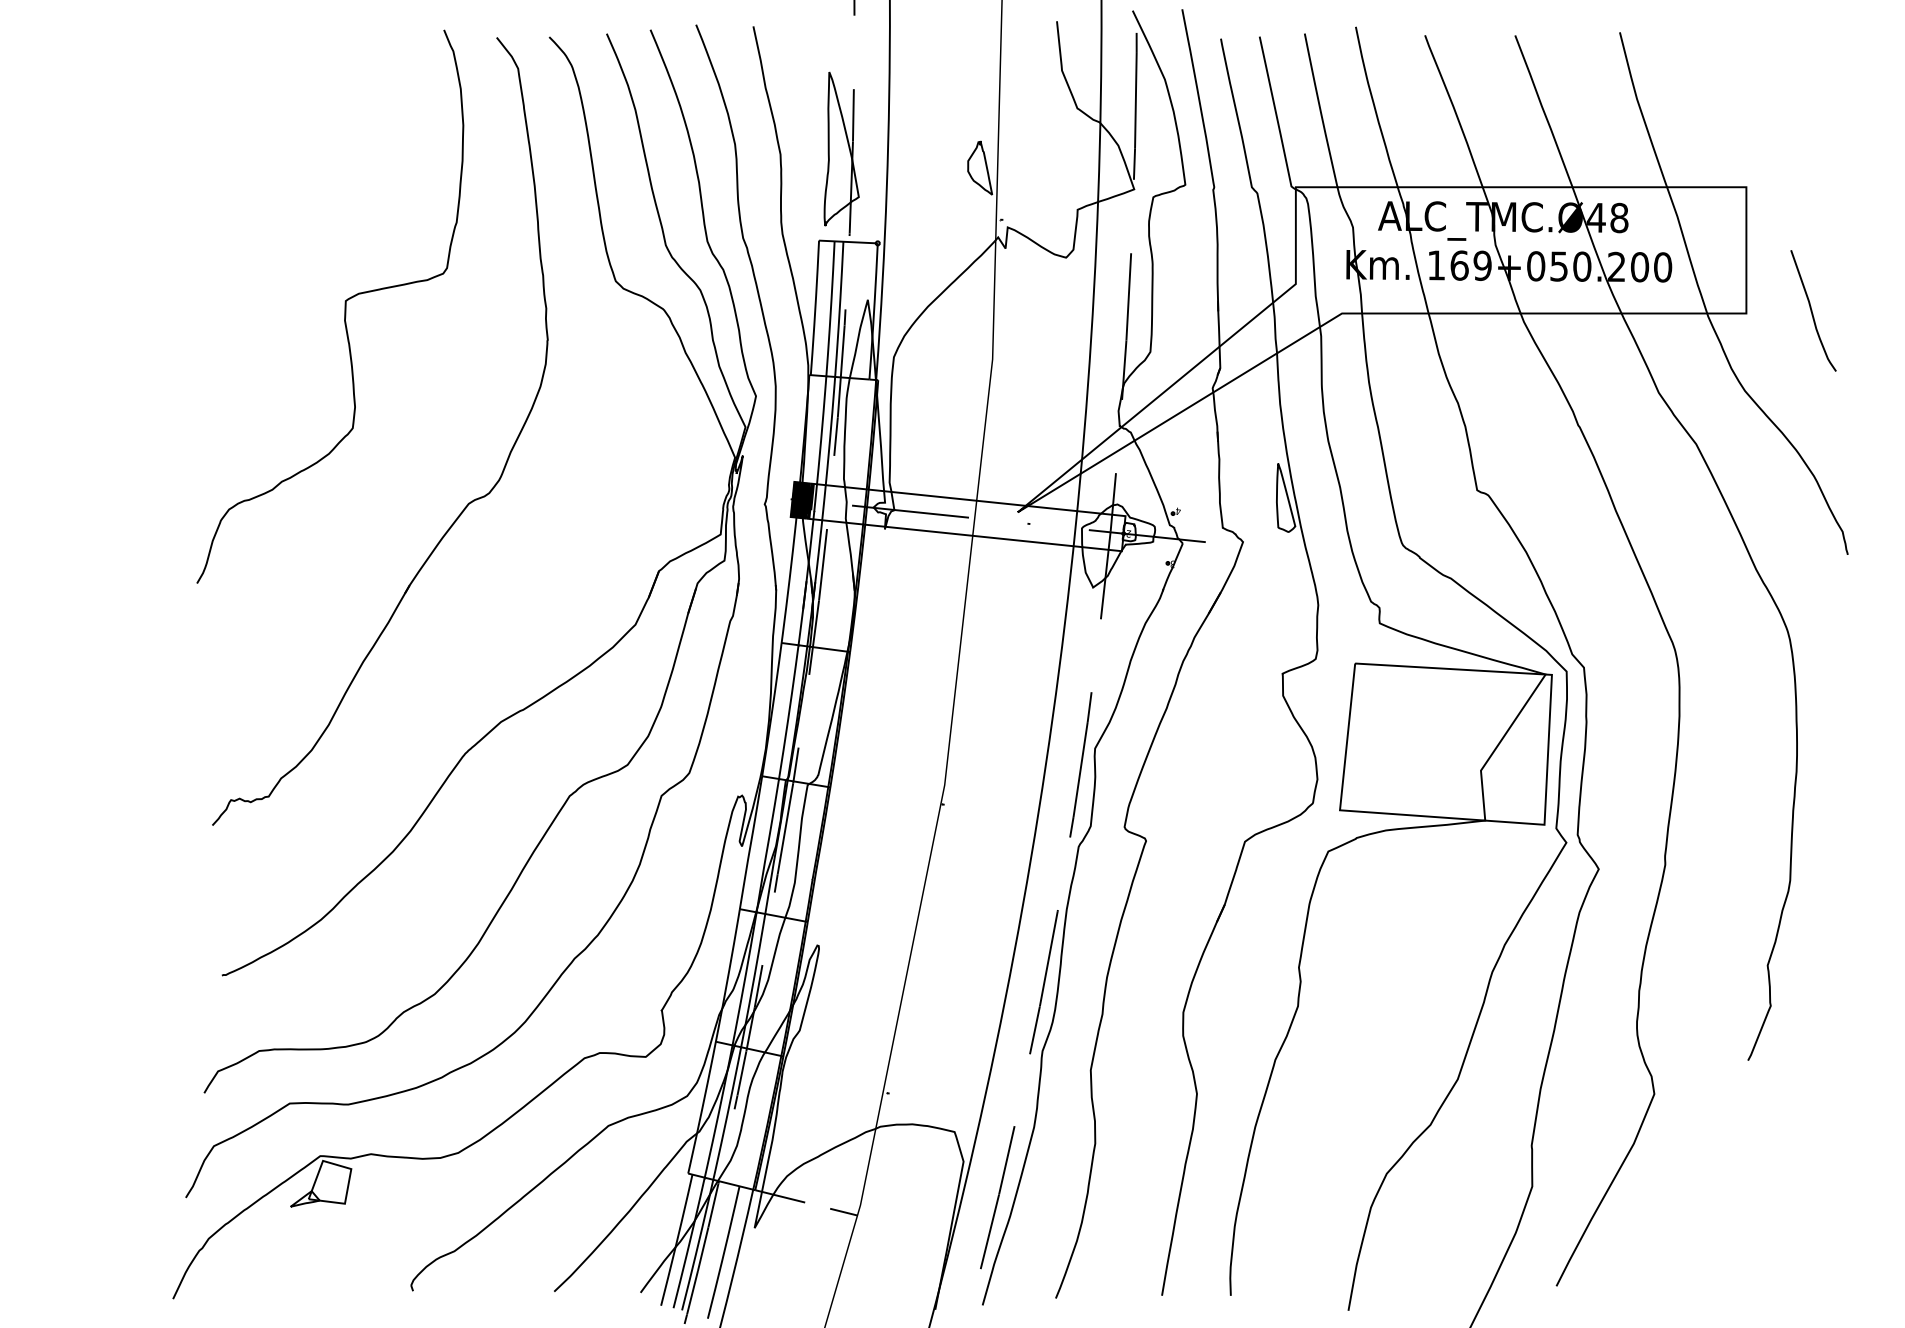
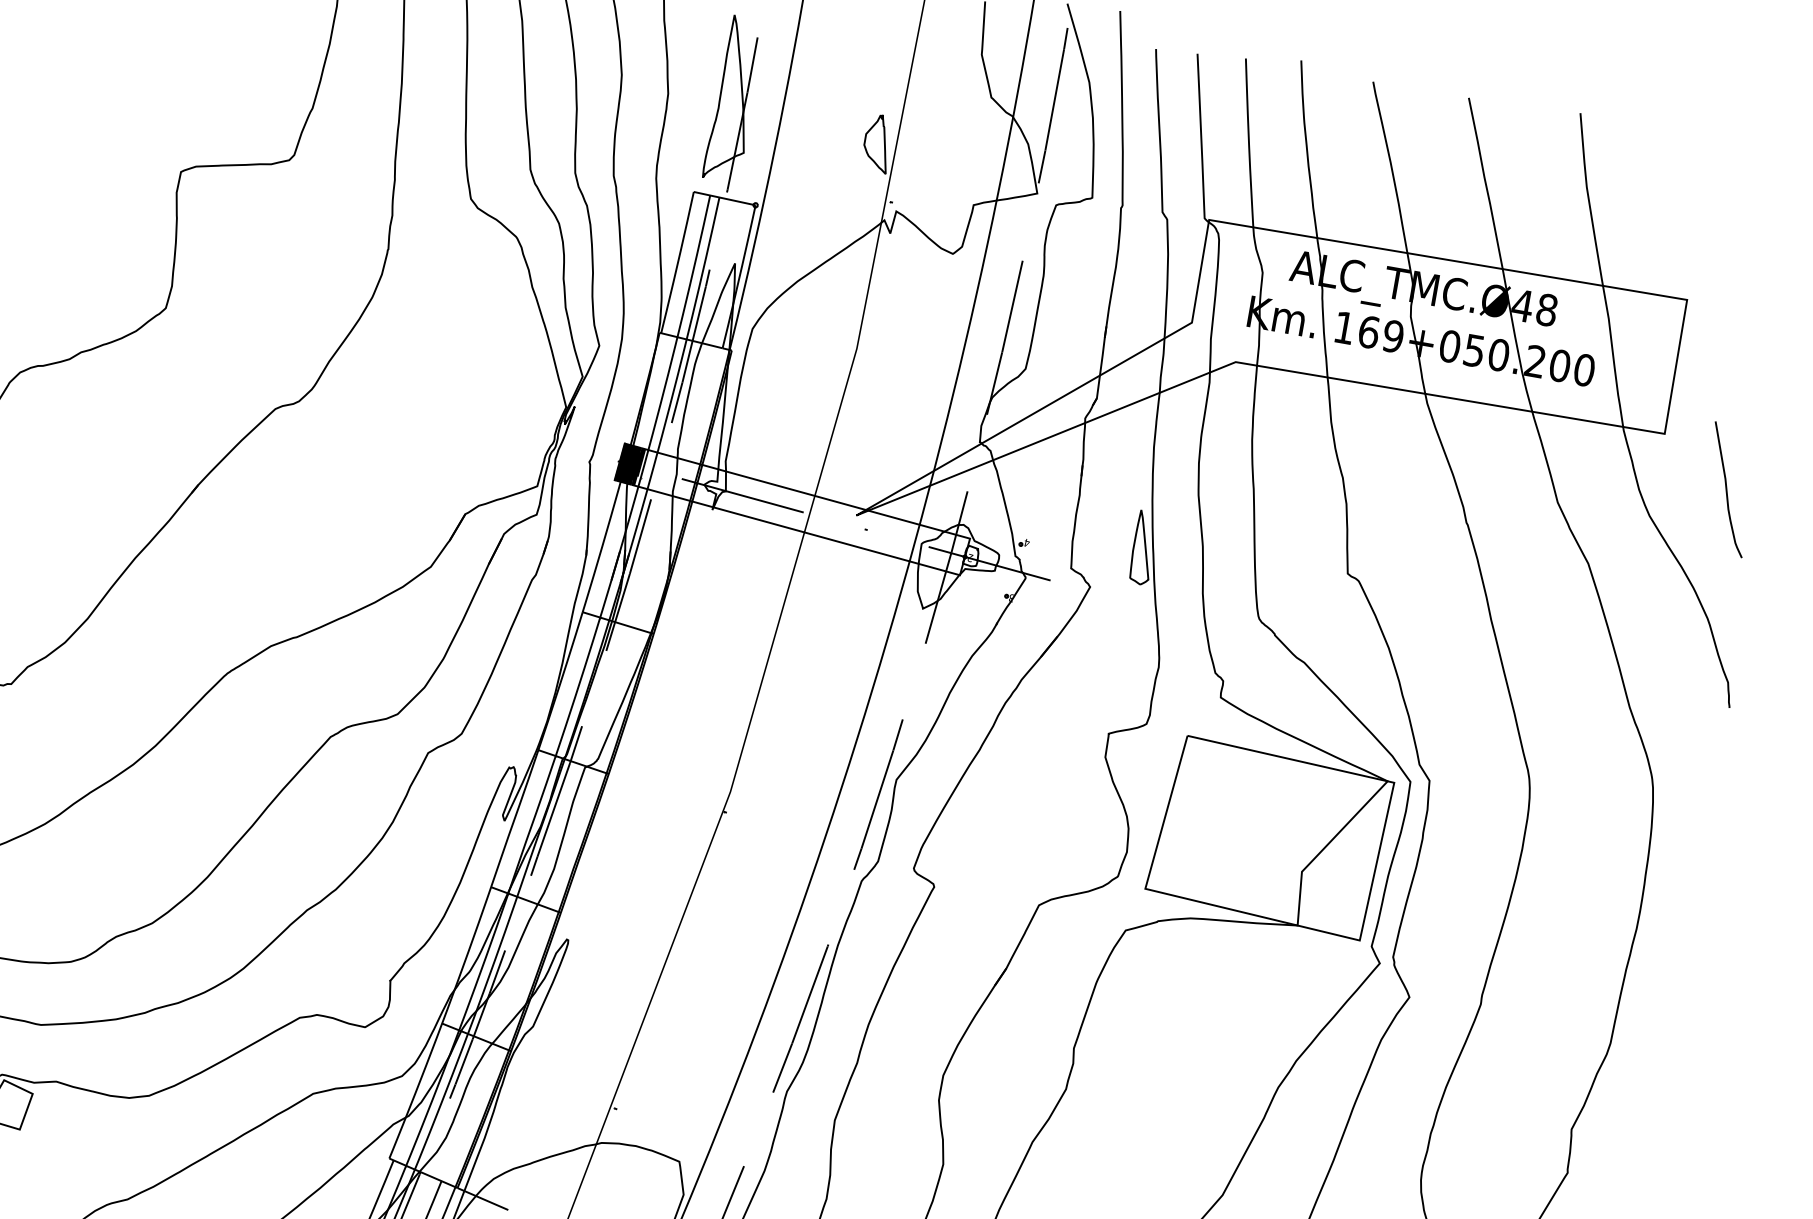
curve: (1812, 310) -> (1727, 489), moved

